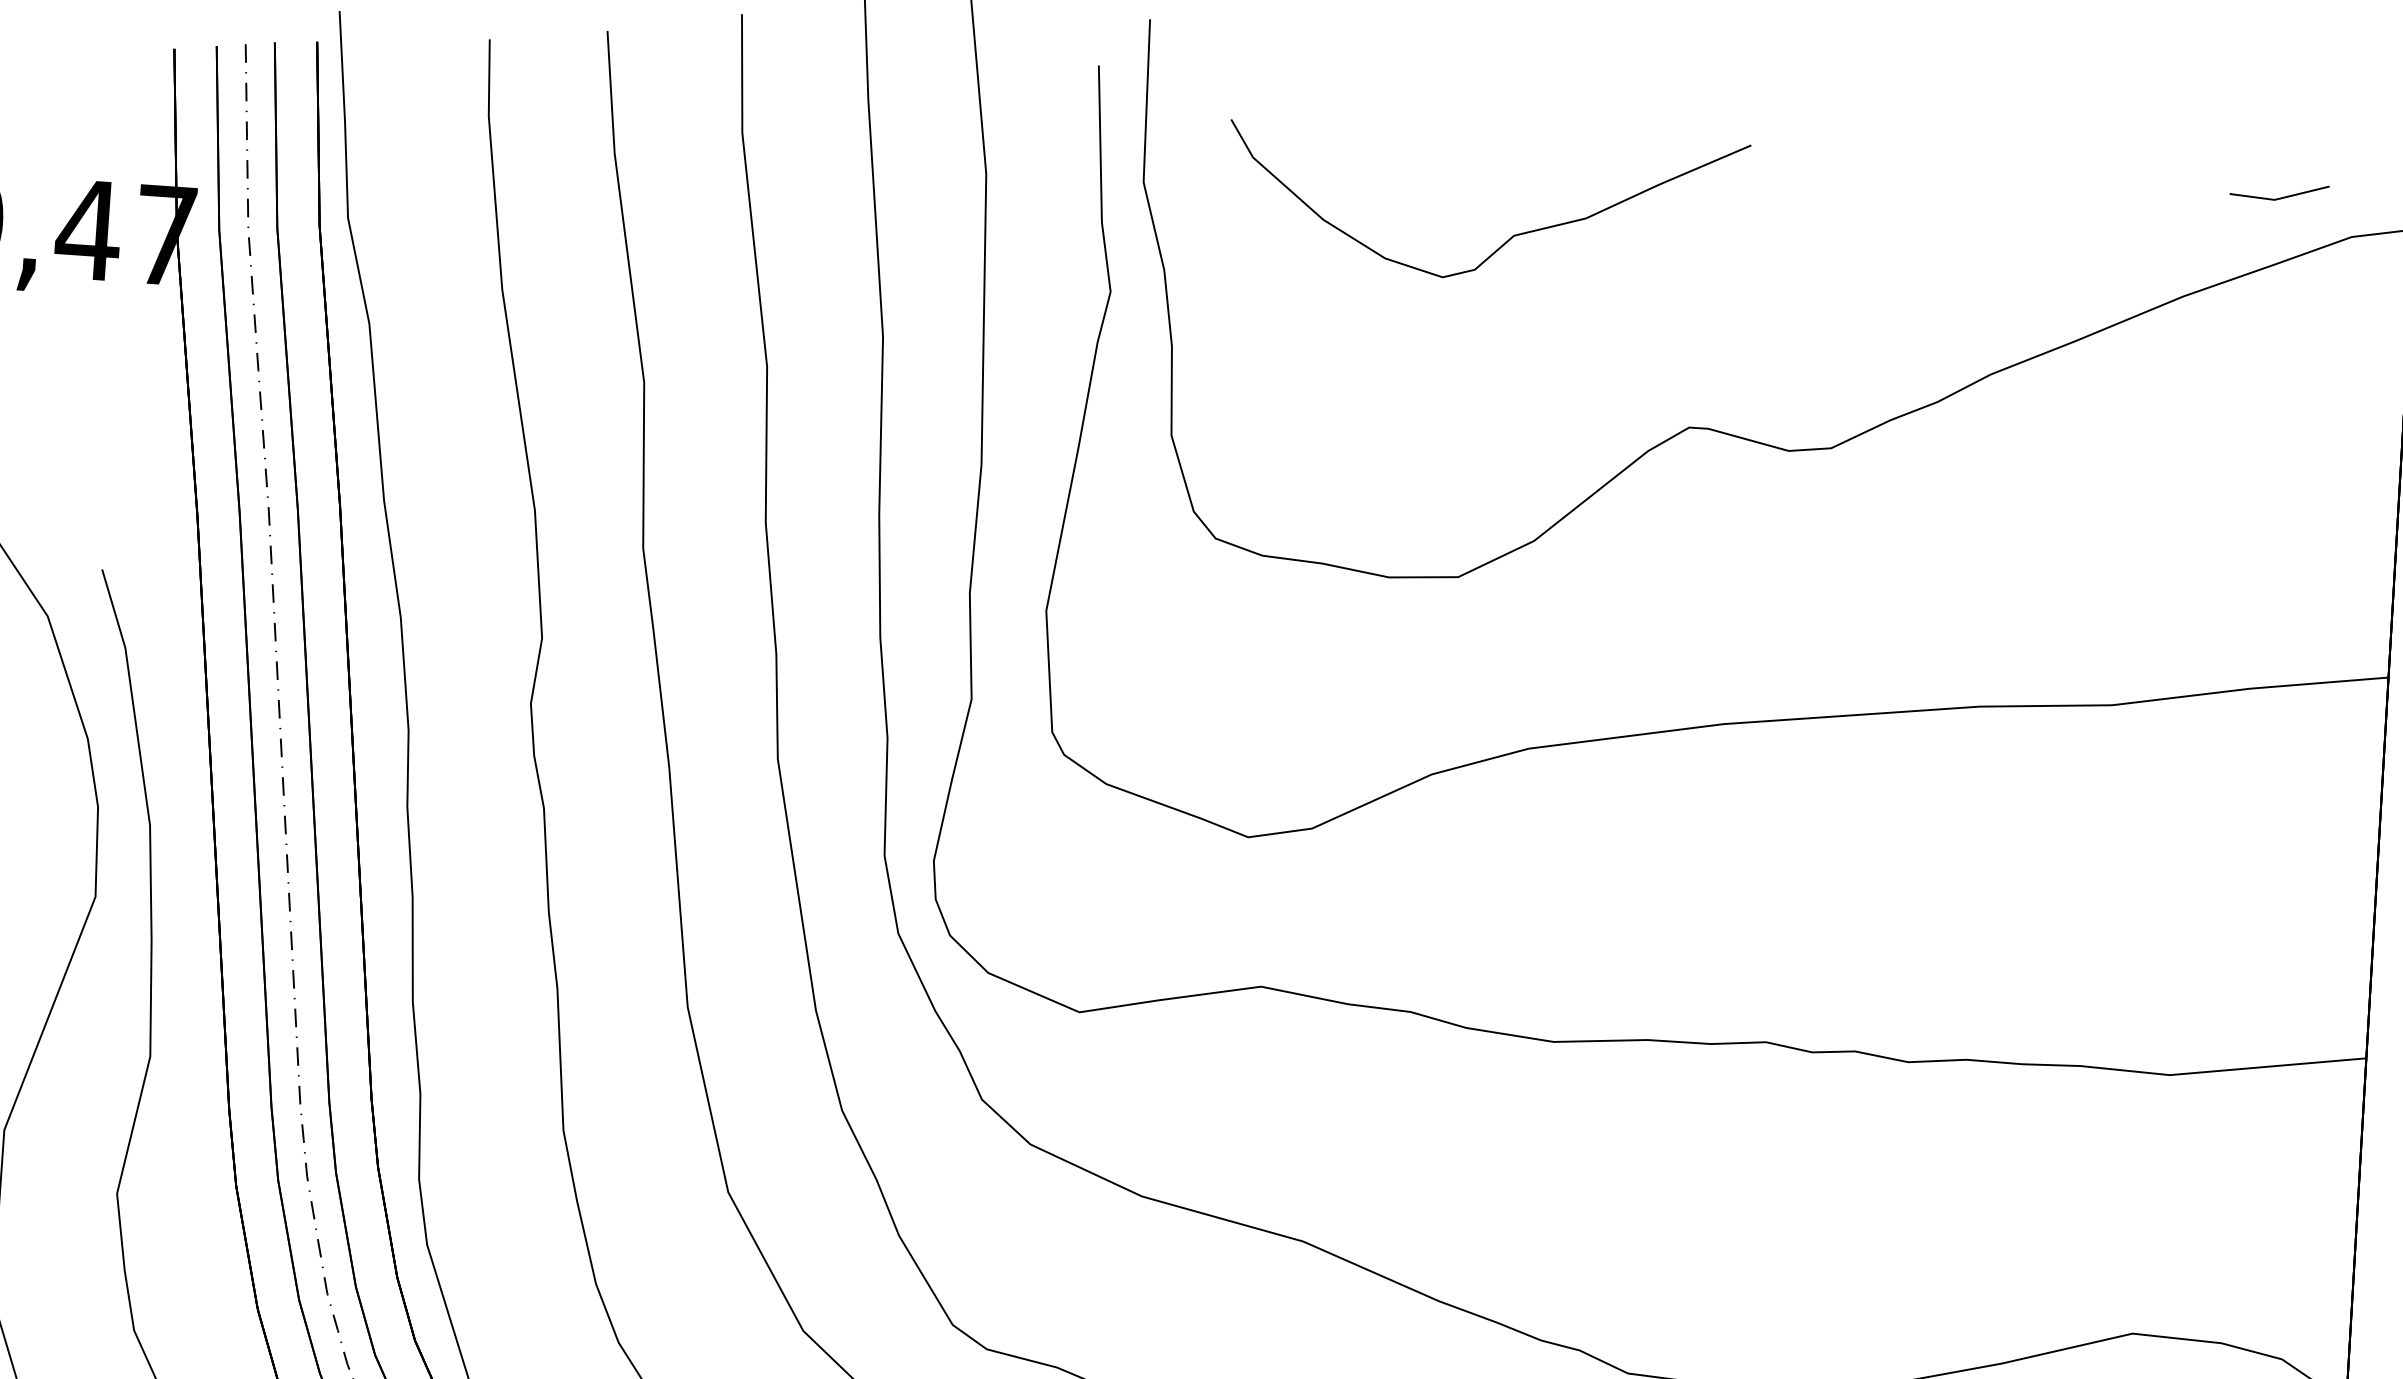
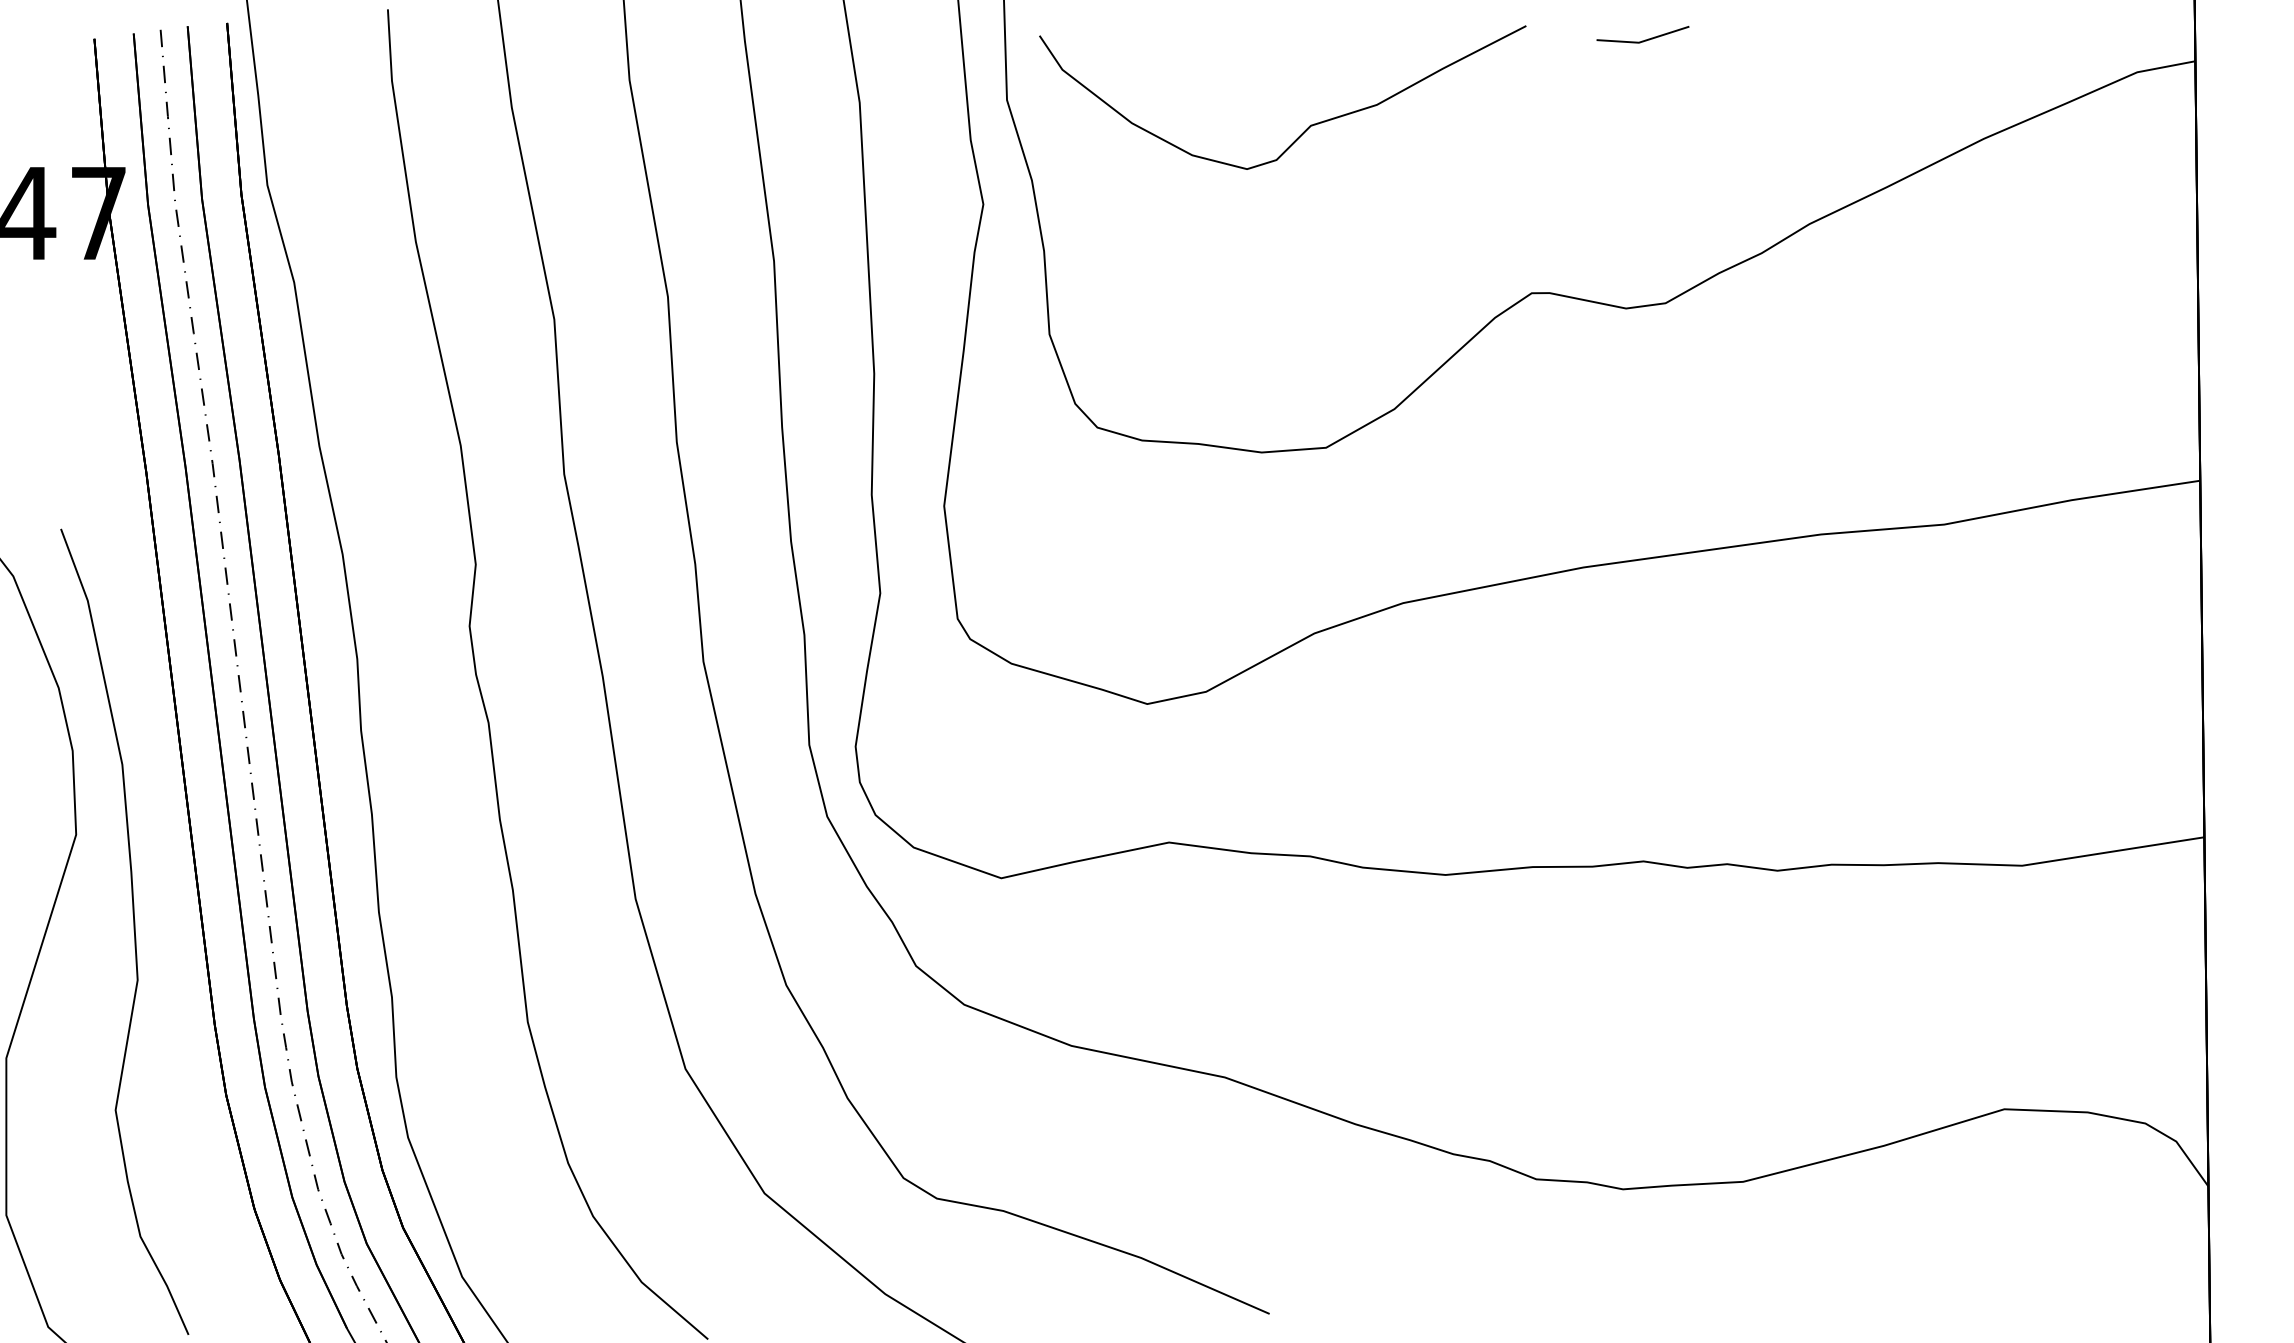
line: (2281, 196) -> (1645, 39), moved
curve: (1512, 235) -> (1309, 125), moved

